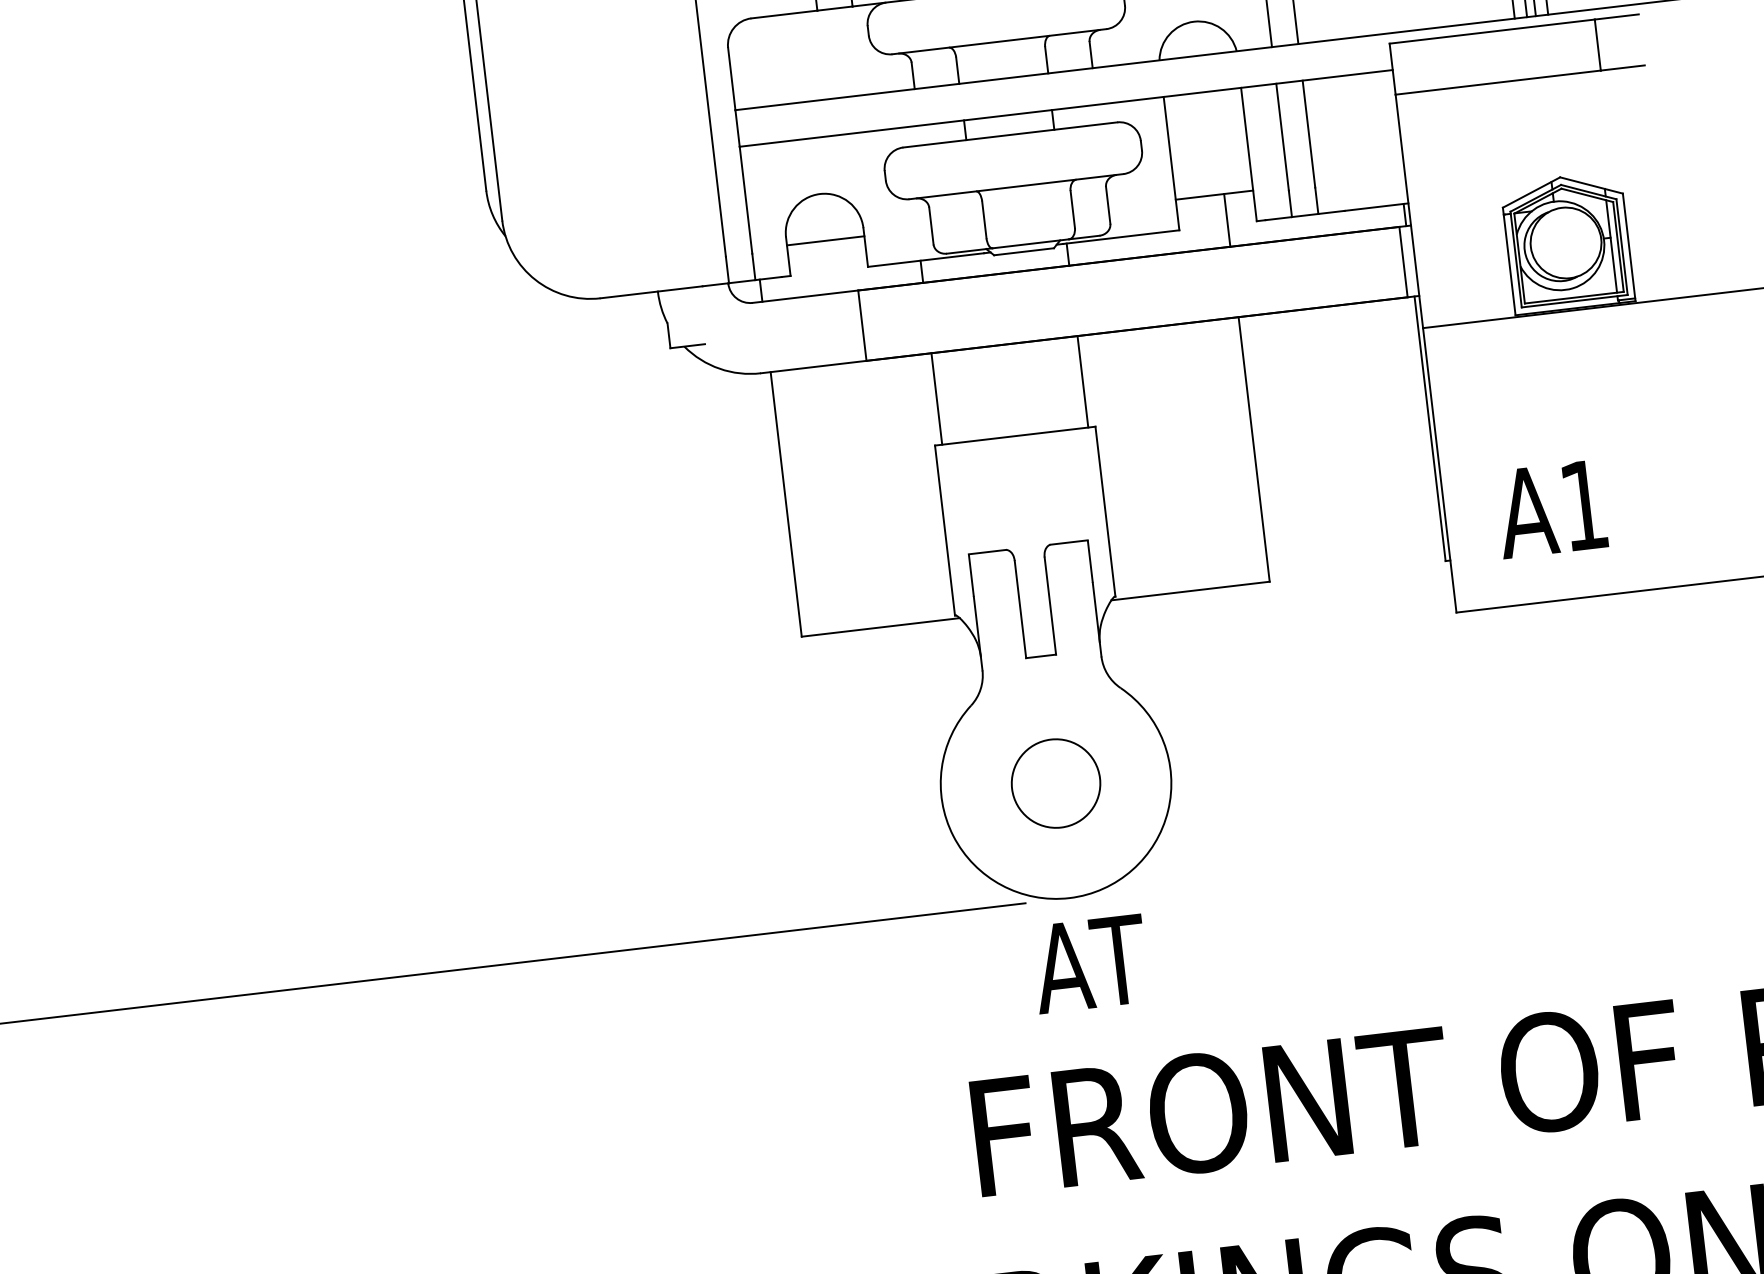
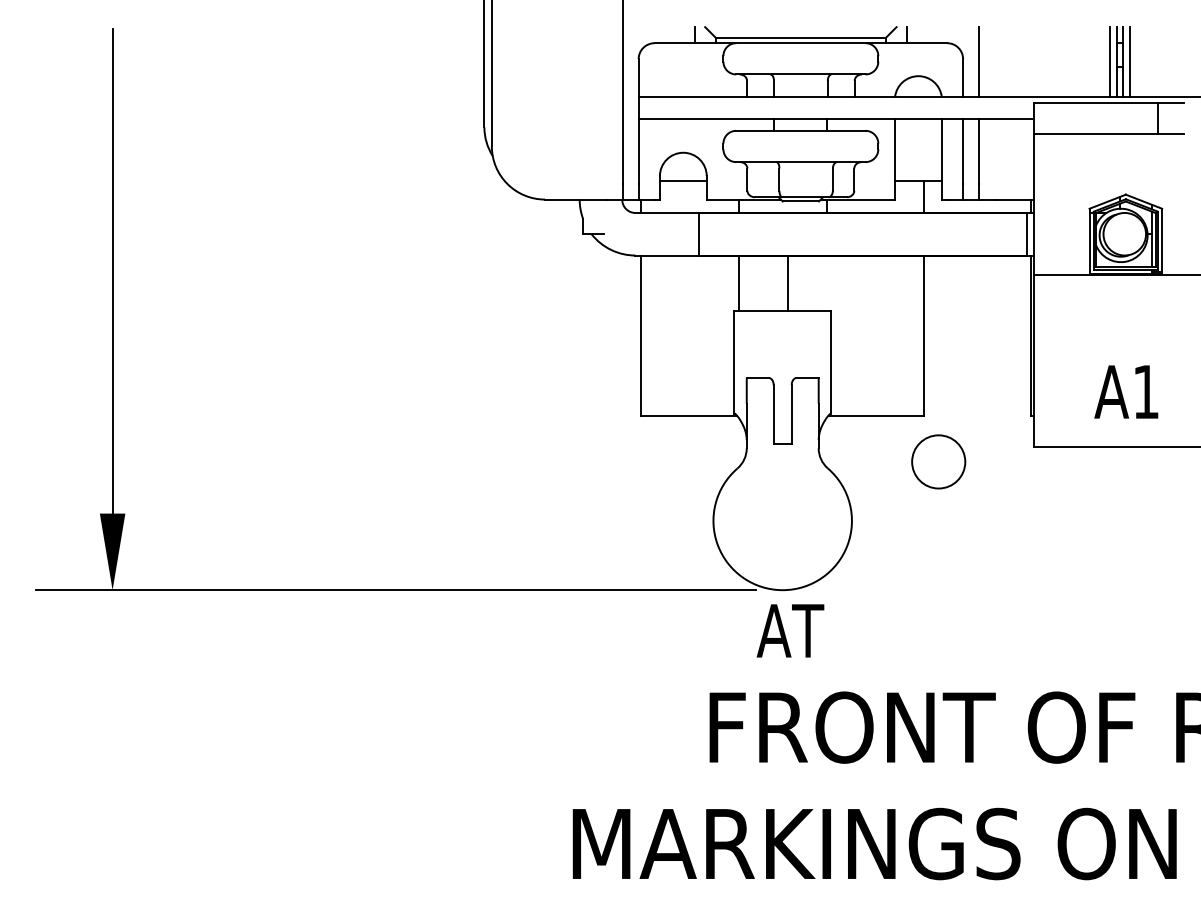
line: (1082, 380) -> (787, 282), moved
text: (1551, 508) -> (1126, 391), moved
circle: (1055, 782) -> (938, 461), moved

